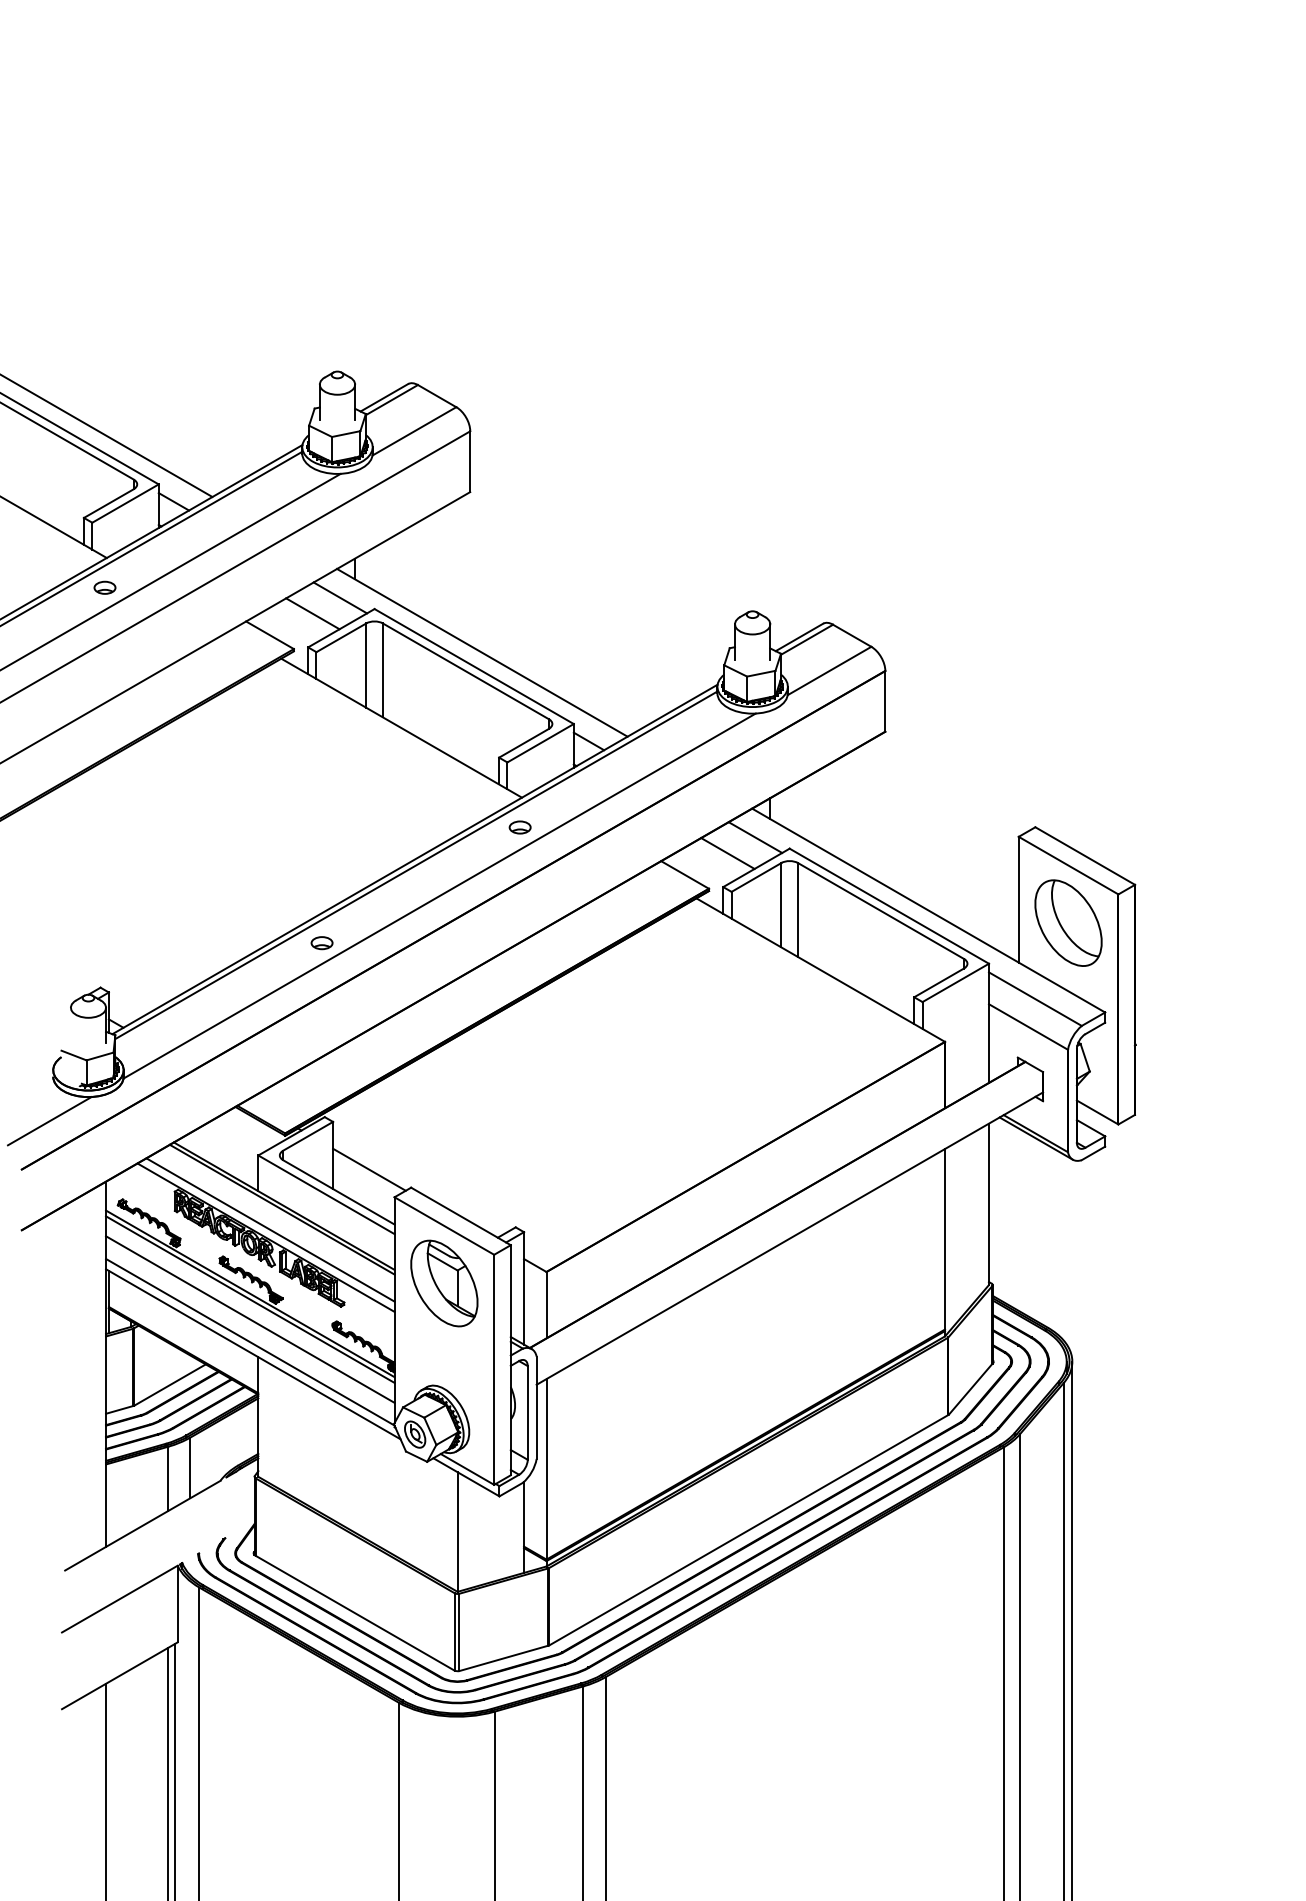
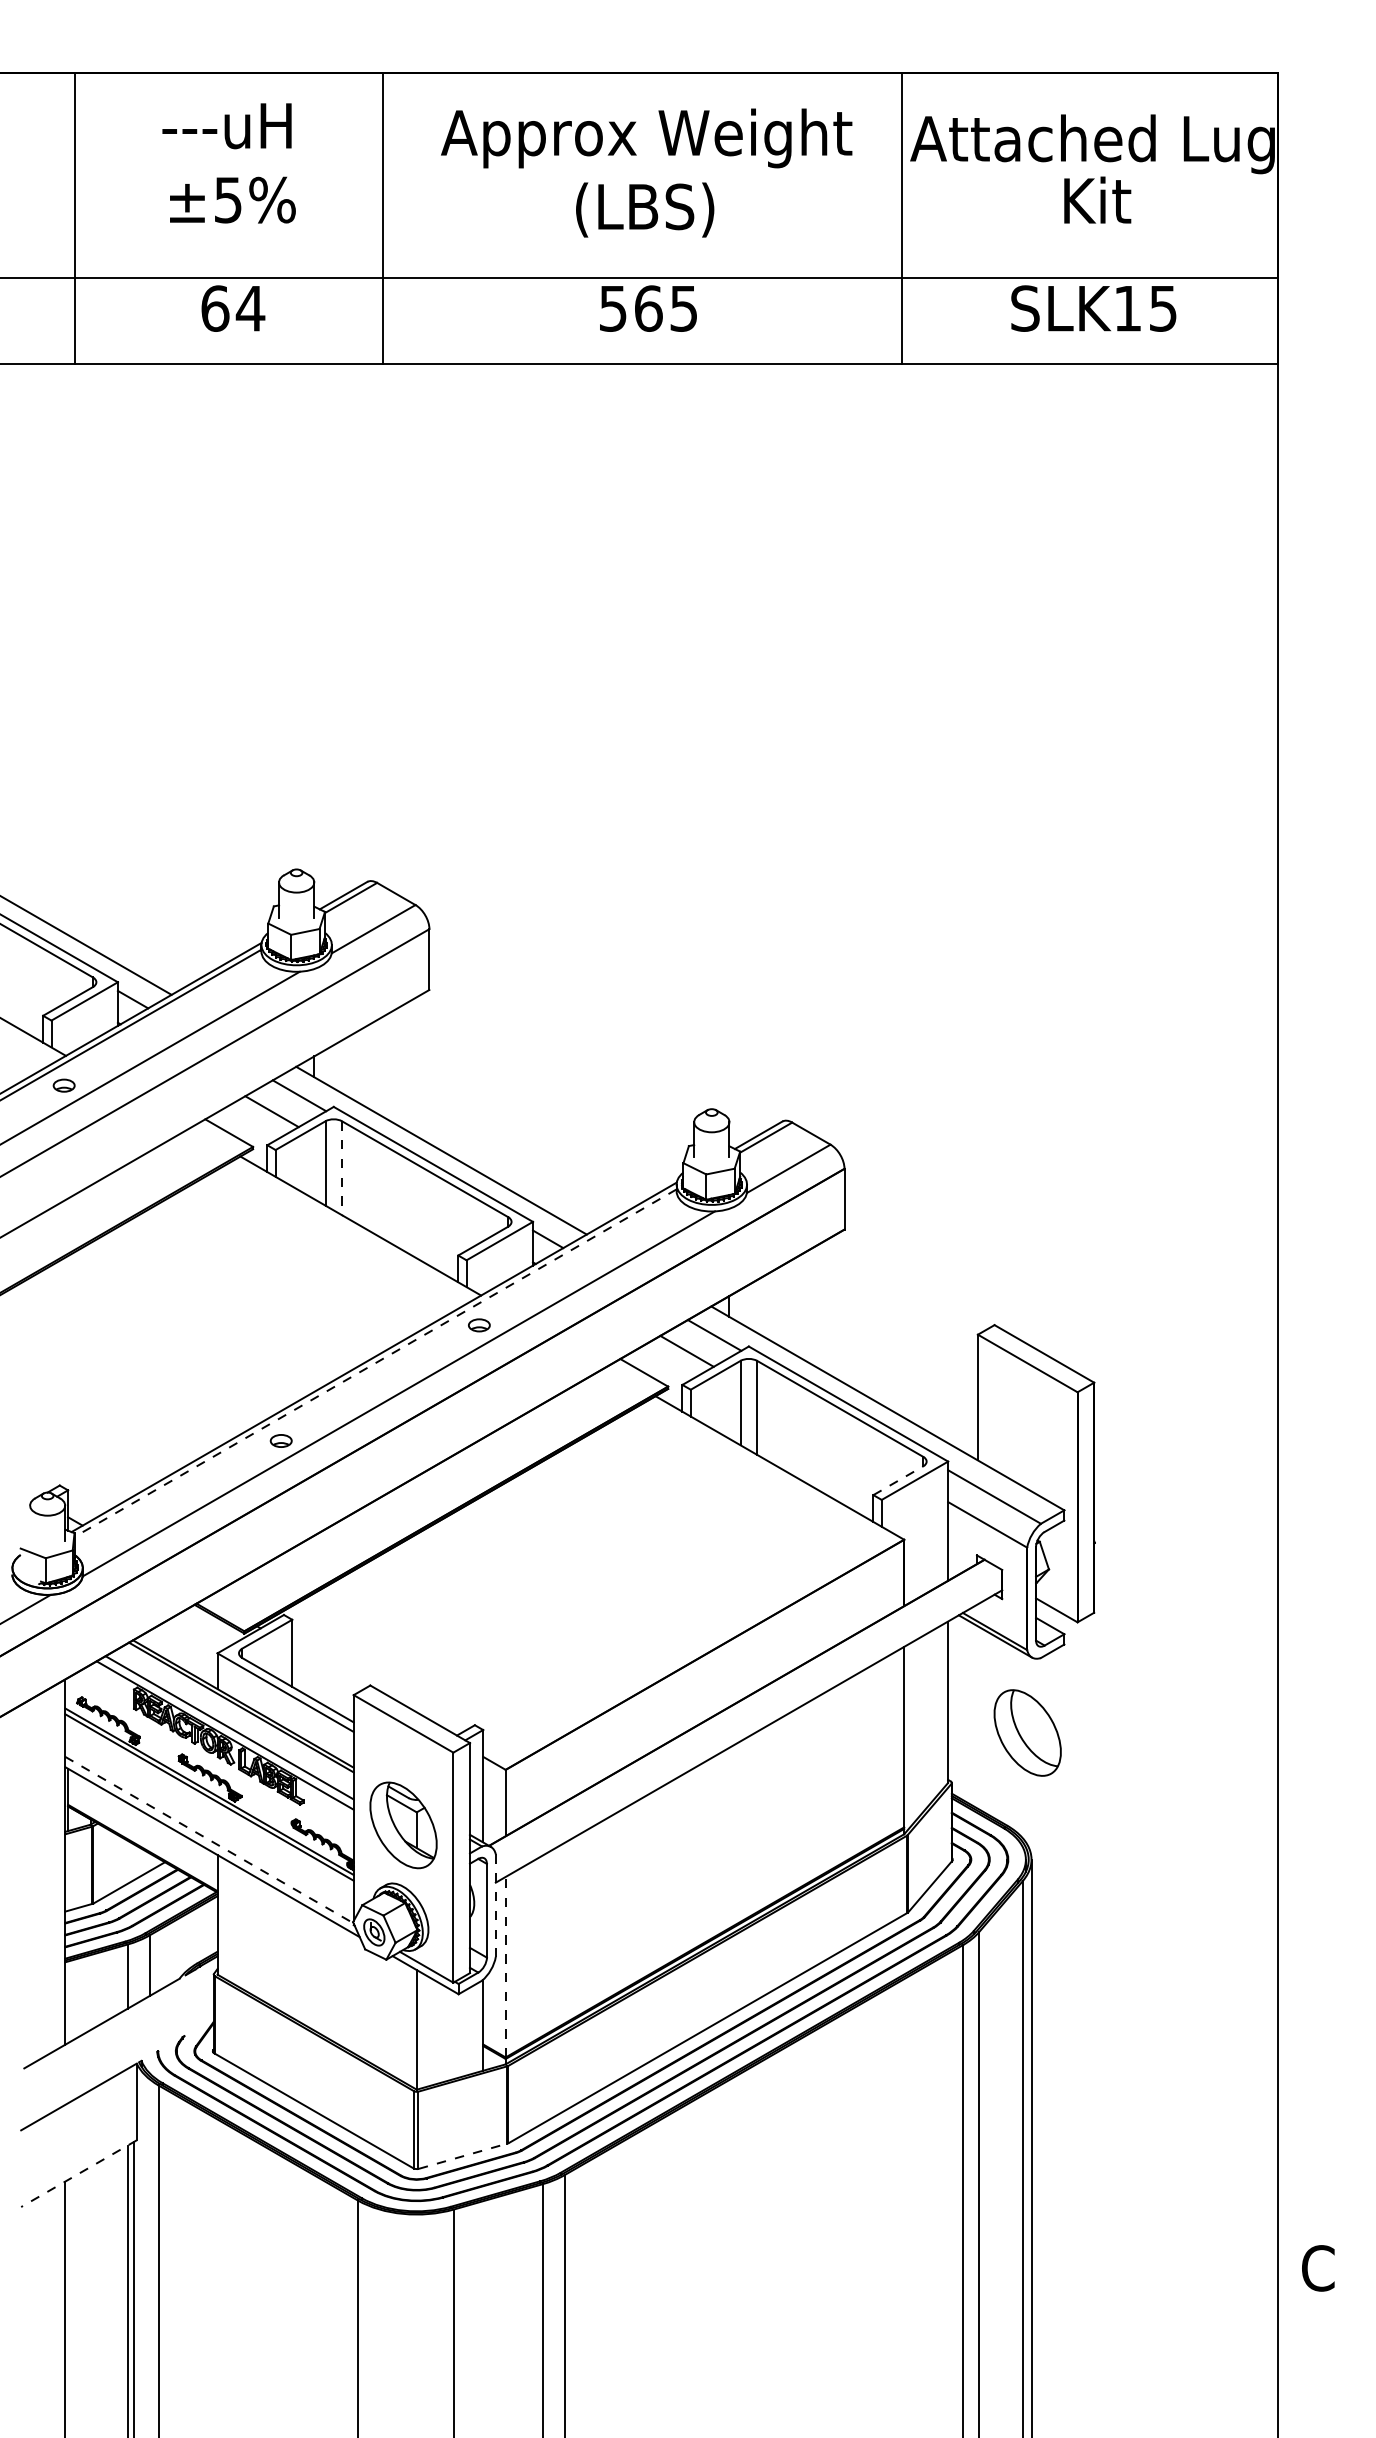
line: (383, 670) -> (342, 1168), solid -> dashed
line: (416, 865) -> (375, 1363), solid -> dashed
part: (1068, 922) -> (1027, 1732), moved
line: (939, 982) -> (898, 1480), solid -> dashed
line: (369, 1169) -> (328, 1667), removed
part: (444, 1283) -> (403, 1825), moved
line: (250, 1319) -> (209, 1817), removed
line: (250, 1342) -> (209, 1840), solid -> dashed
line: (536, 1408) -> (495, 1906), solid -> dashed
line: (546, 1468) -> (505, 1966), solid -> dashed
line: (504, 1658) -> (463, 2156), solid -> dashed
line: (120, 1675) -> (79, 2173), solid -> dashed

